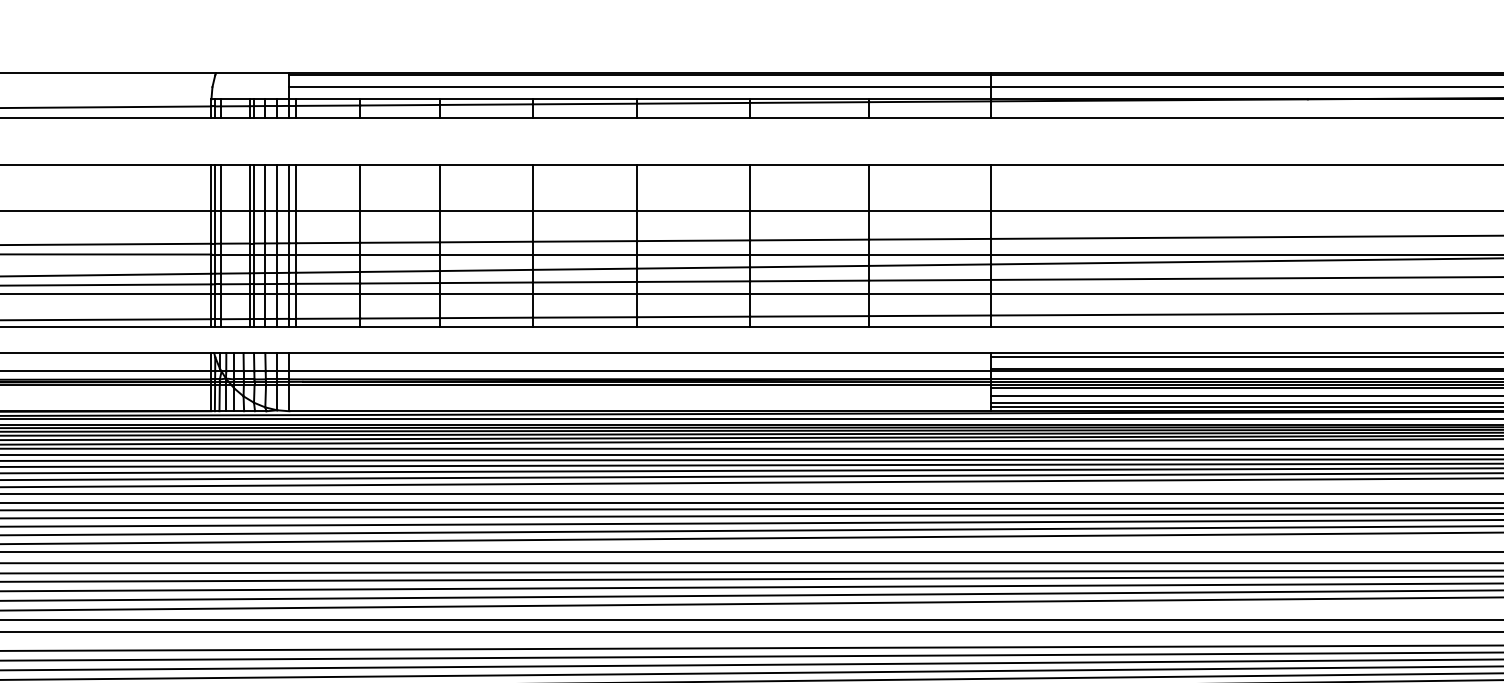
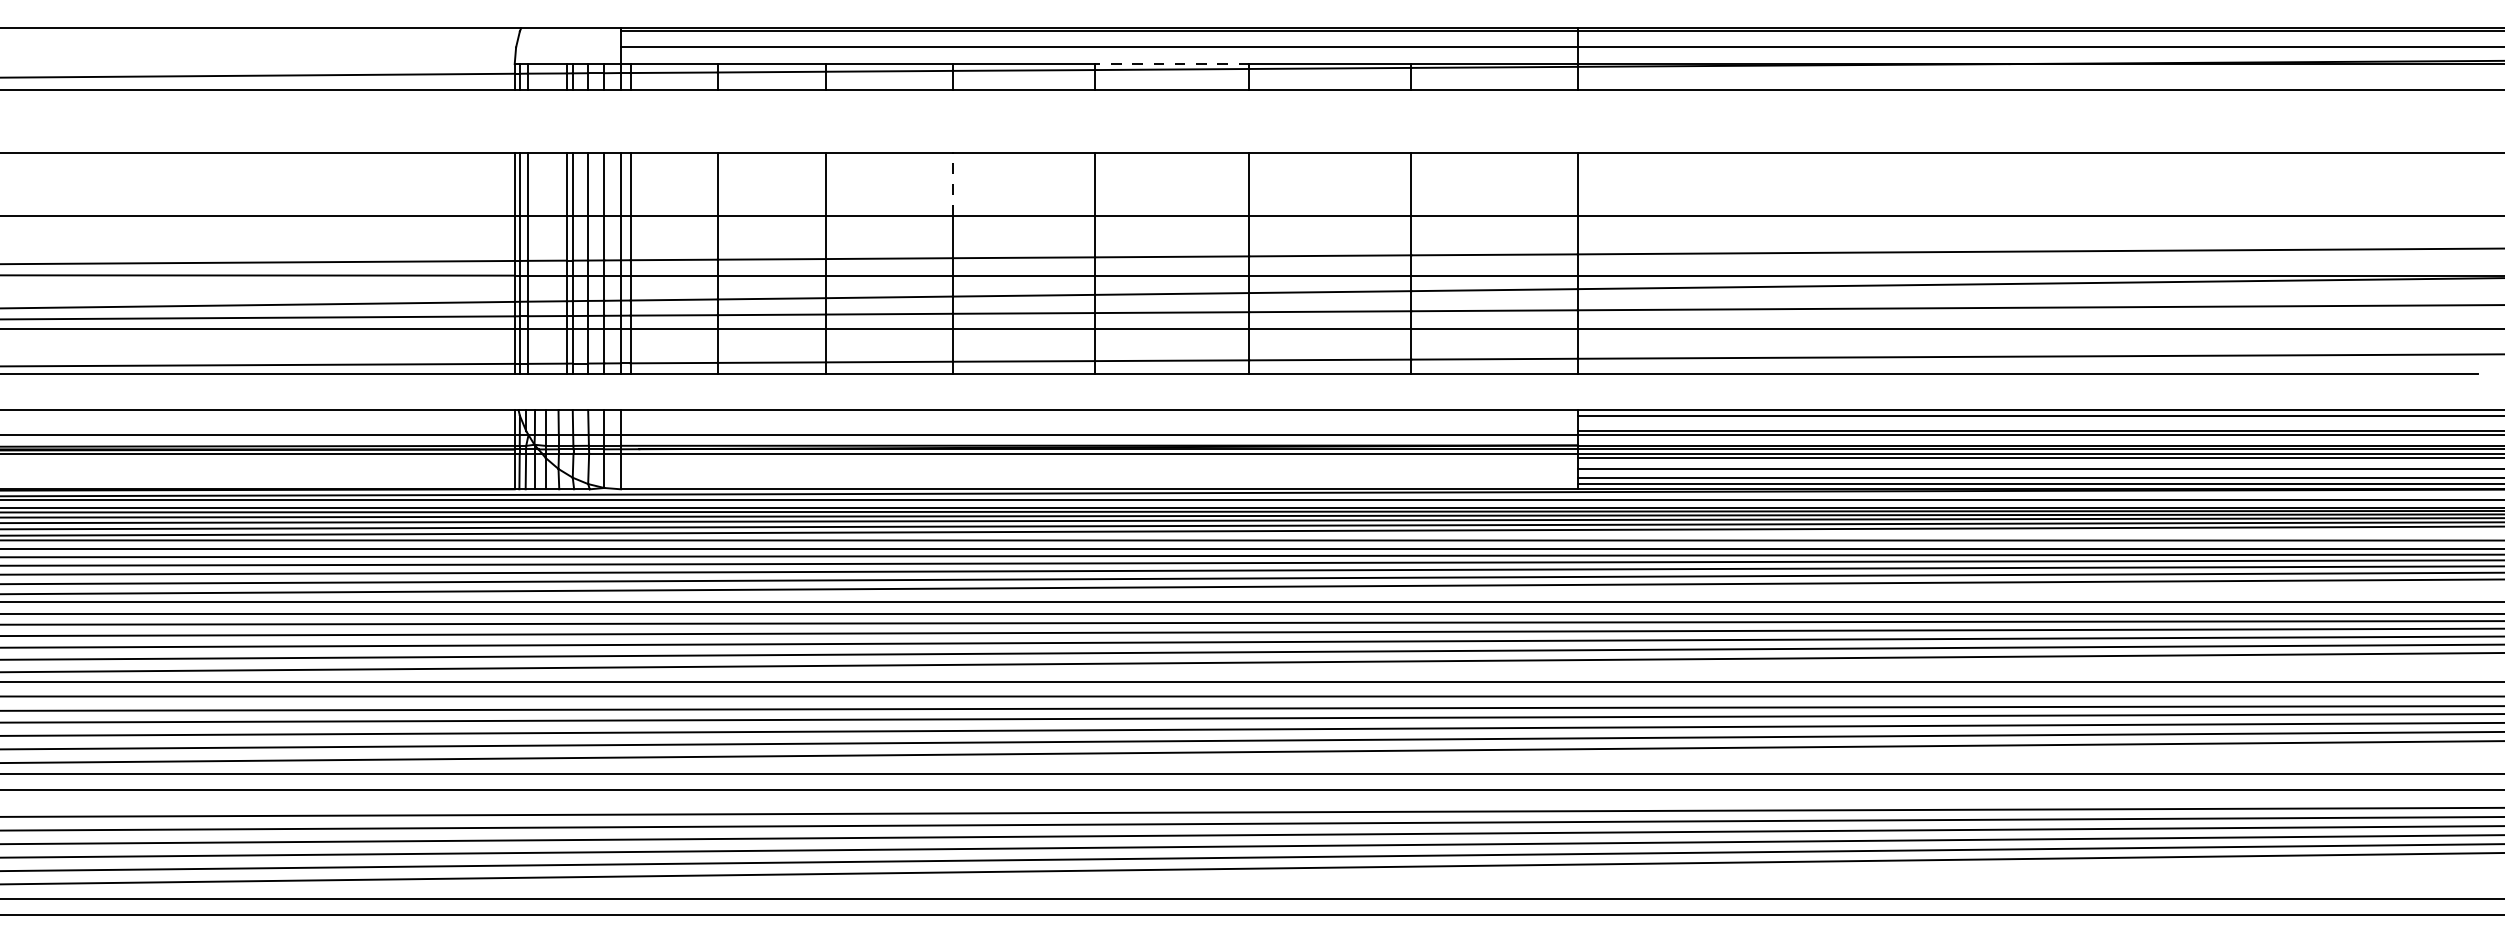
line: (693, 99) -> (1171, 64), solid -> dashed
line: (532, 187) -> (952, 184), solid -> dashed

